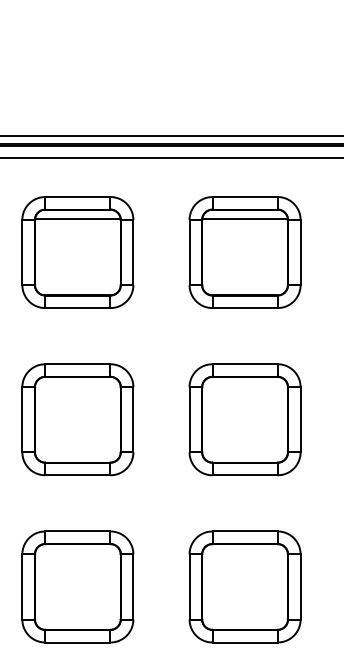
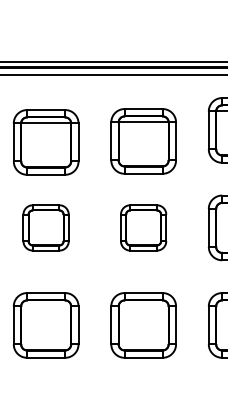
part: (76, 252) -> (45, 142), moved
part: (244, 252) -> (143, 141), moved
part: (76, 419) -> (45, 227), size x0.7
part: (244, 419) -> (143, 227), size x0.7

